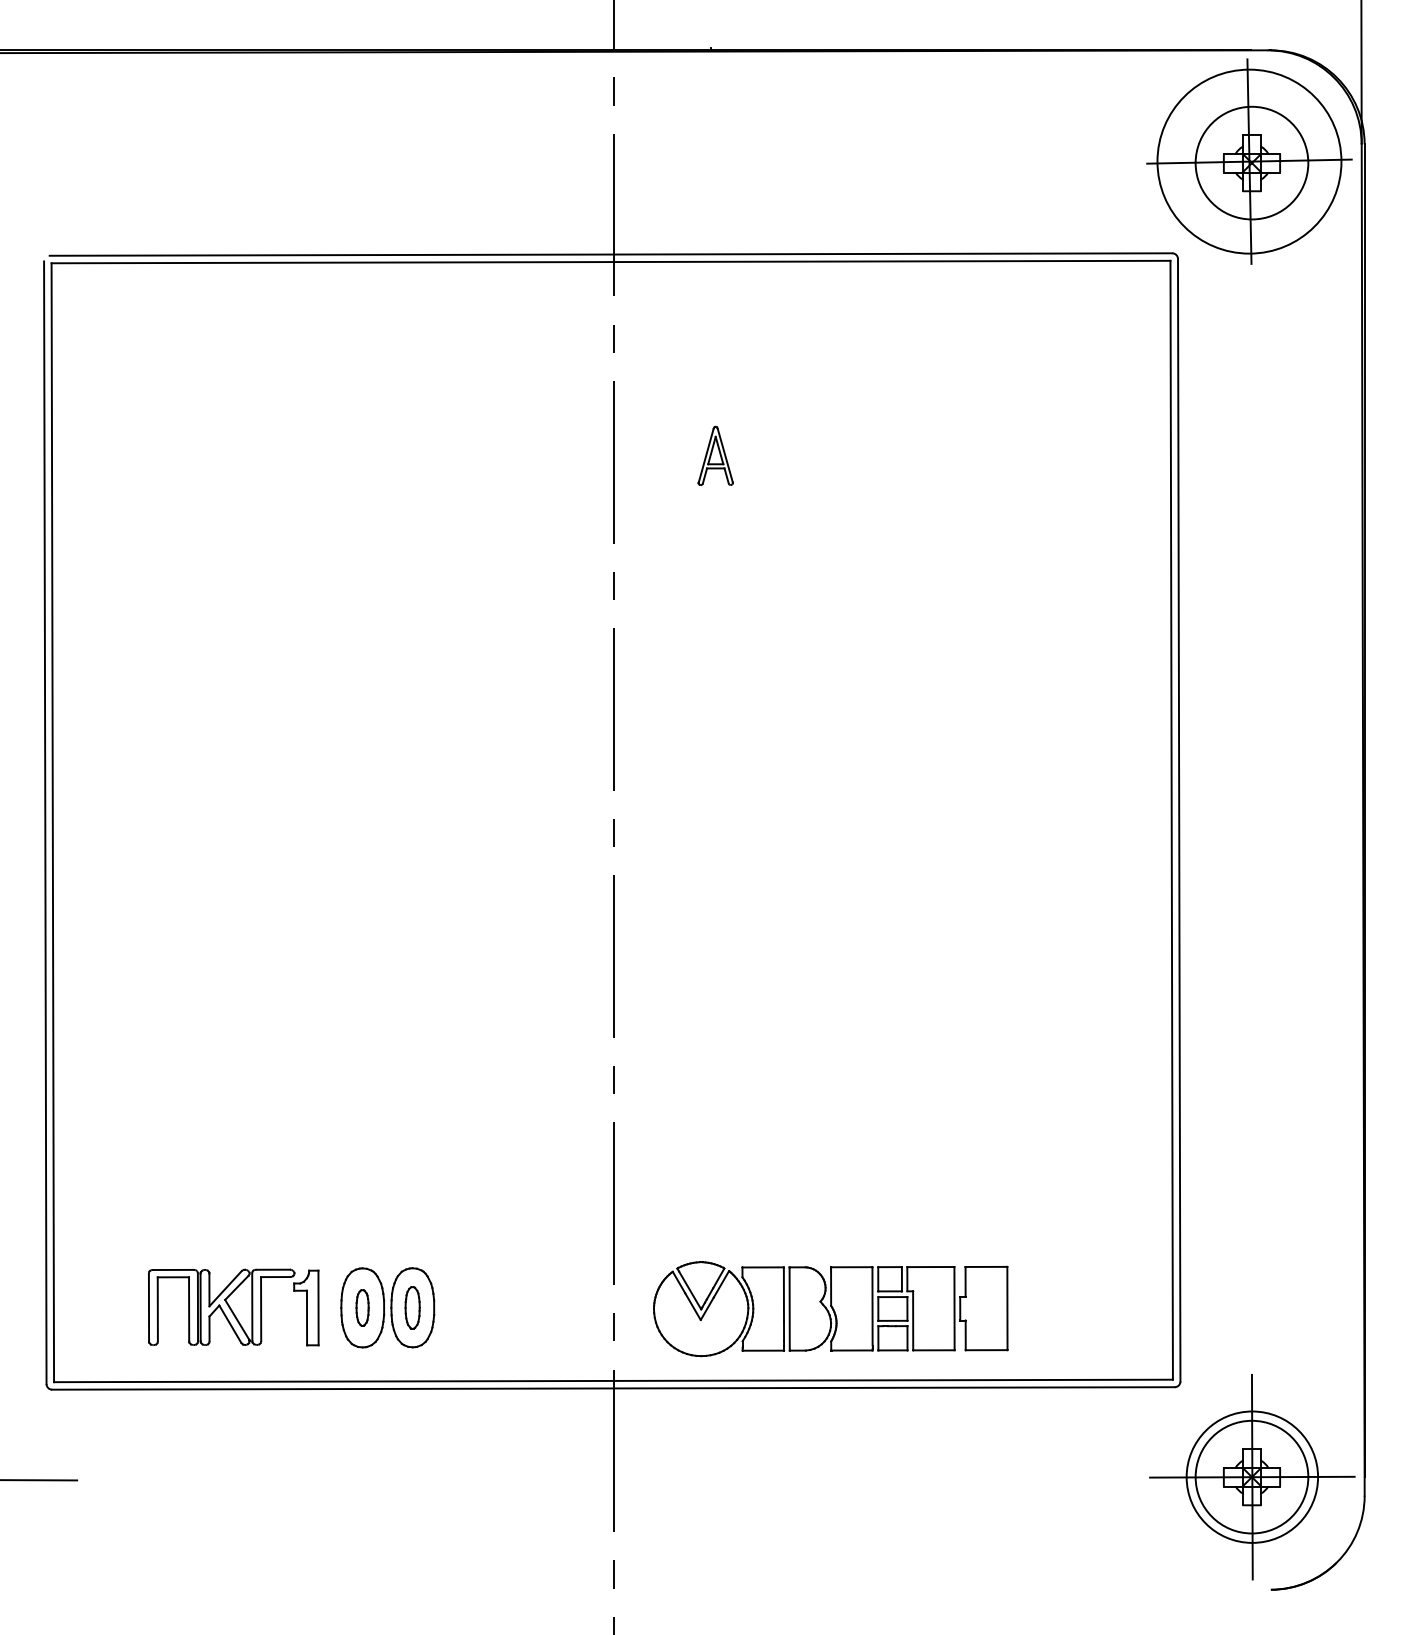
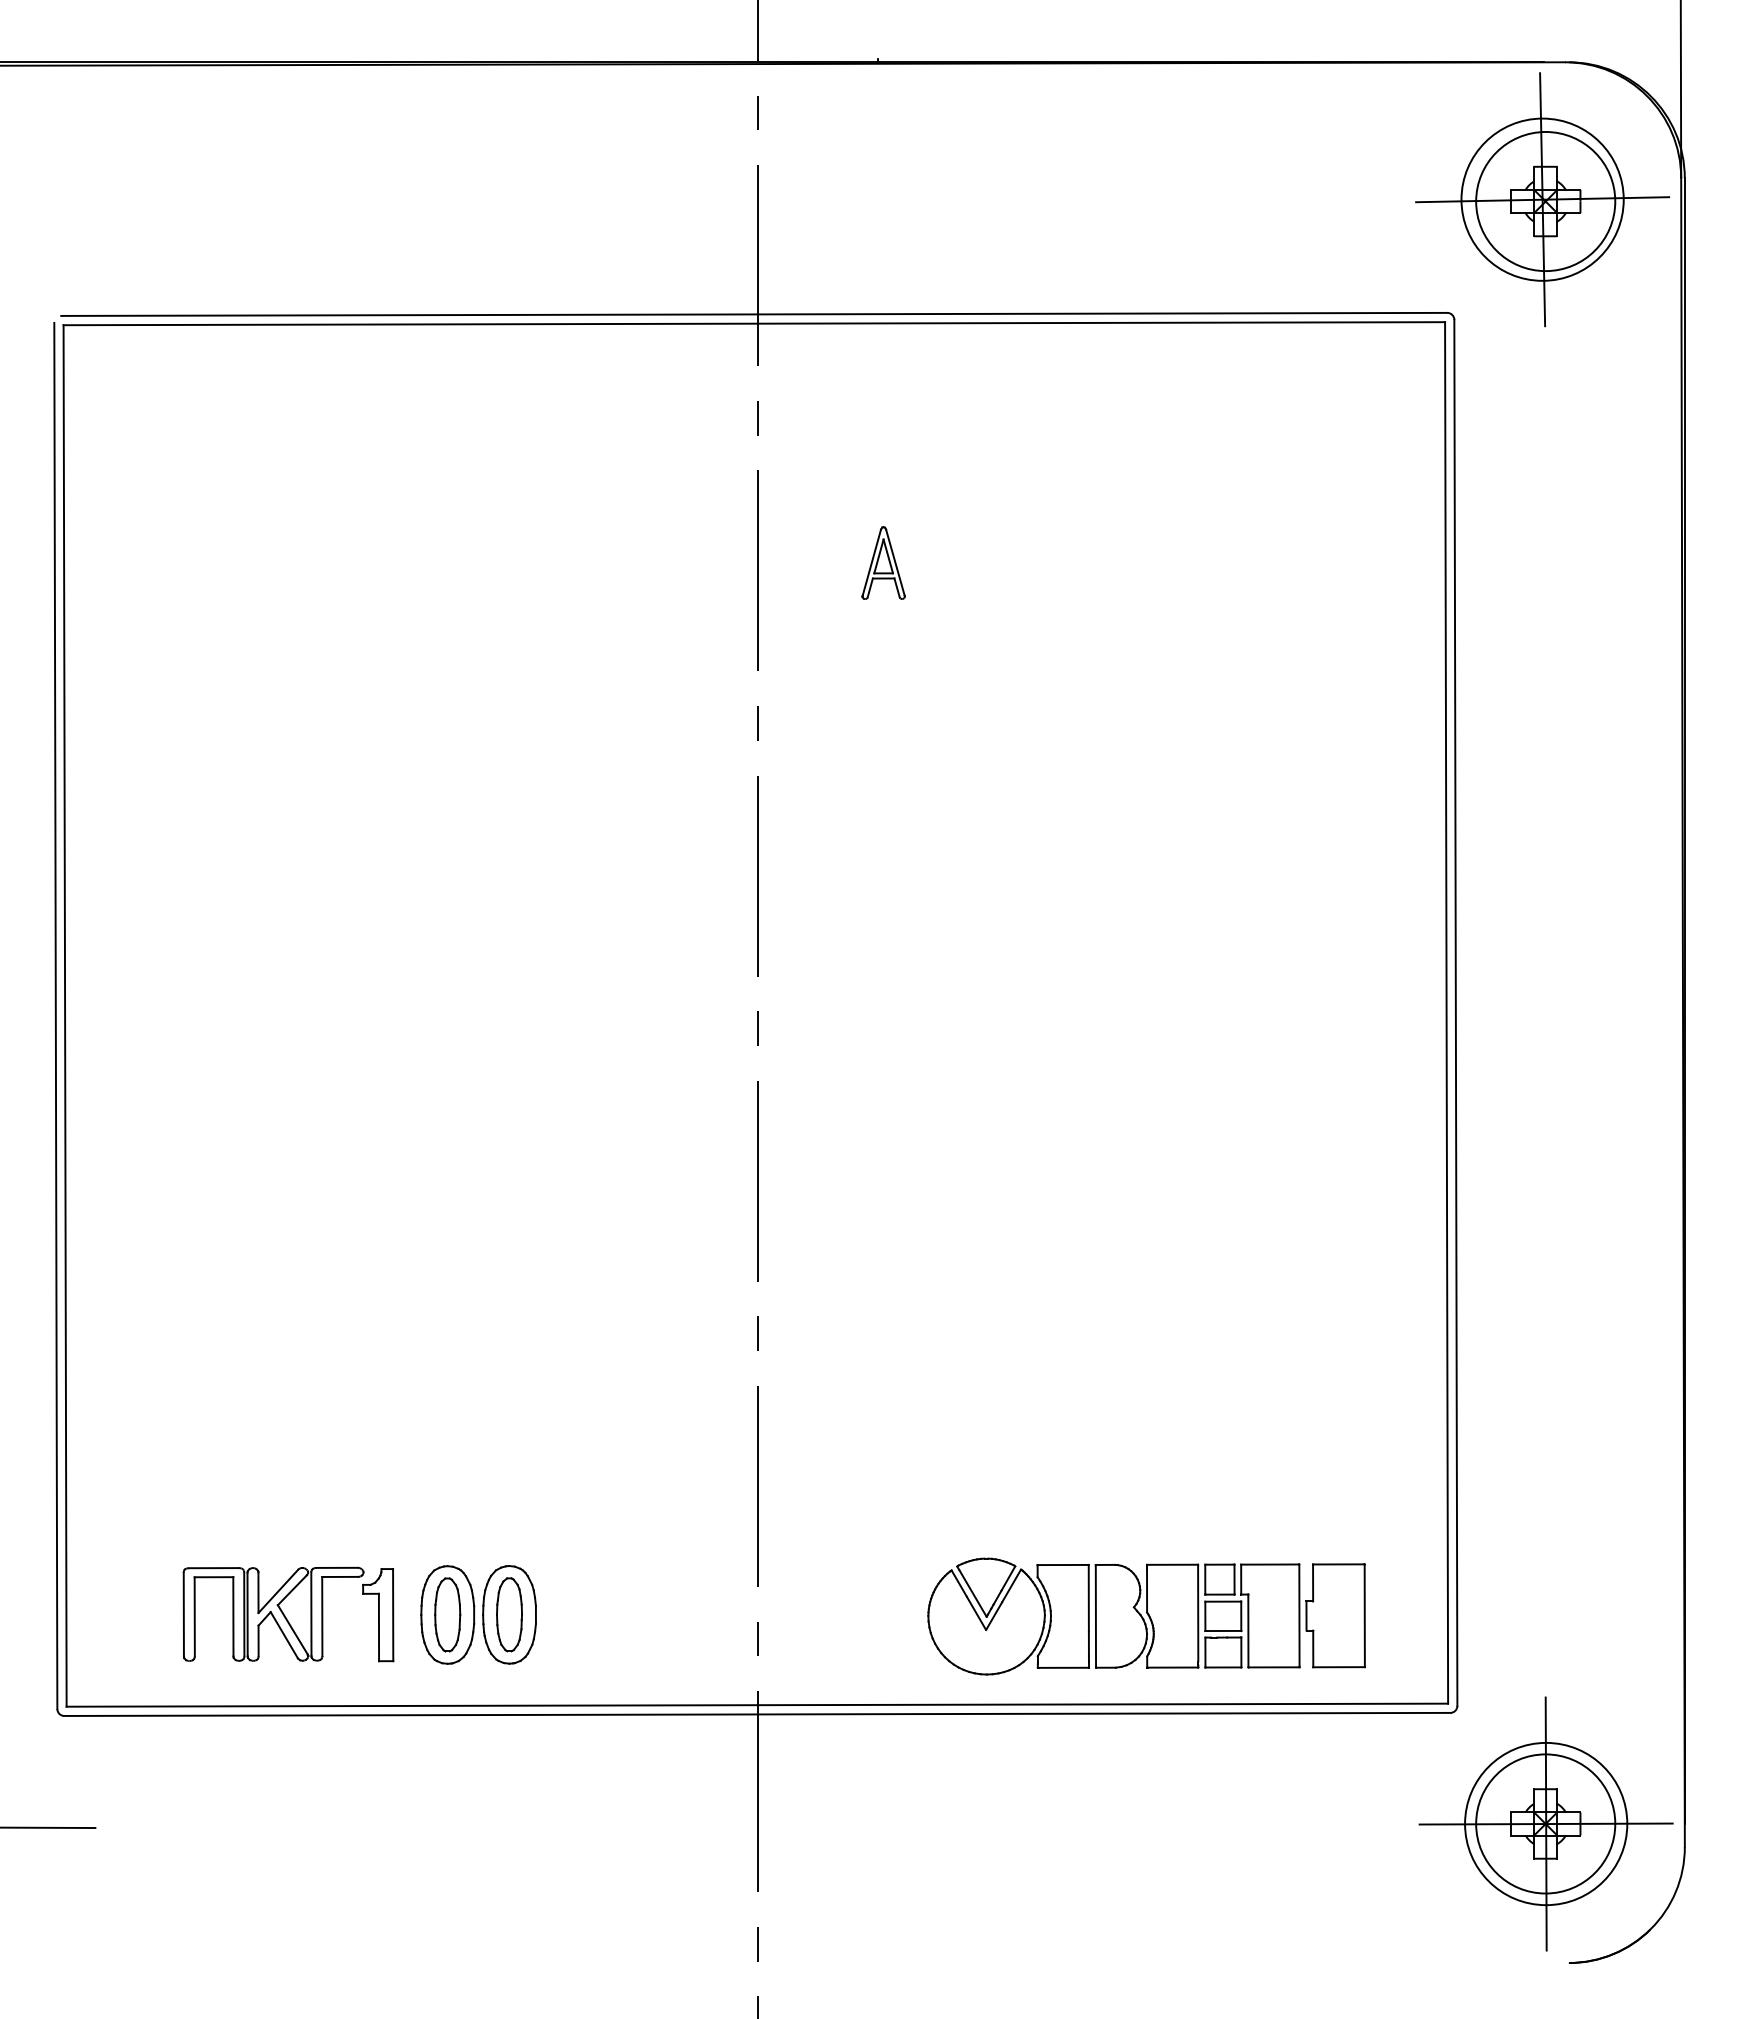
circle: (1249, 161) -> (1542, 199), size x0.71
part: (362, 1307) -> (447, 1614), size x1.67
part: (412, 1307) -> (509, 1614), size x1.43
part: (830, 1309) -> (1146, 1616), moved

